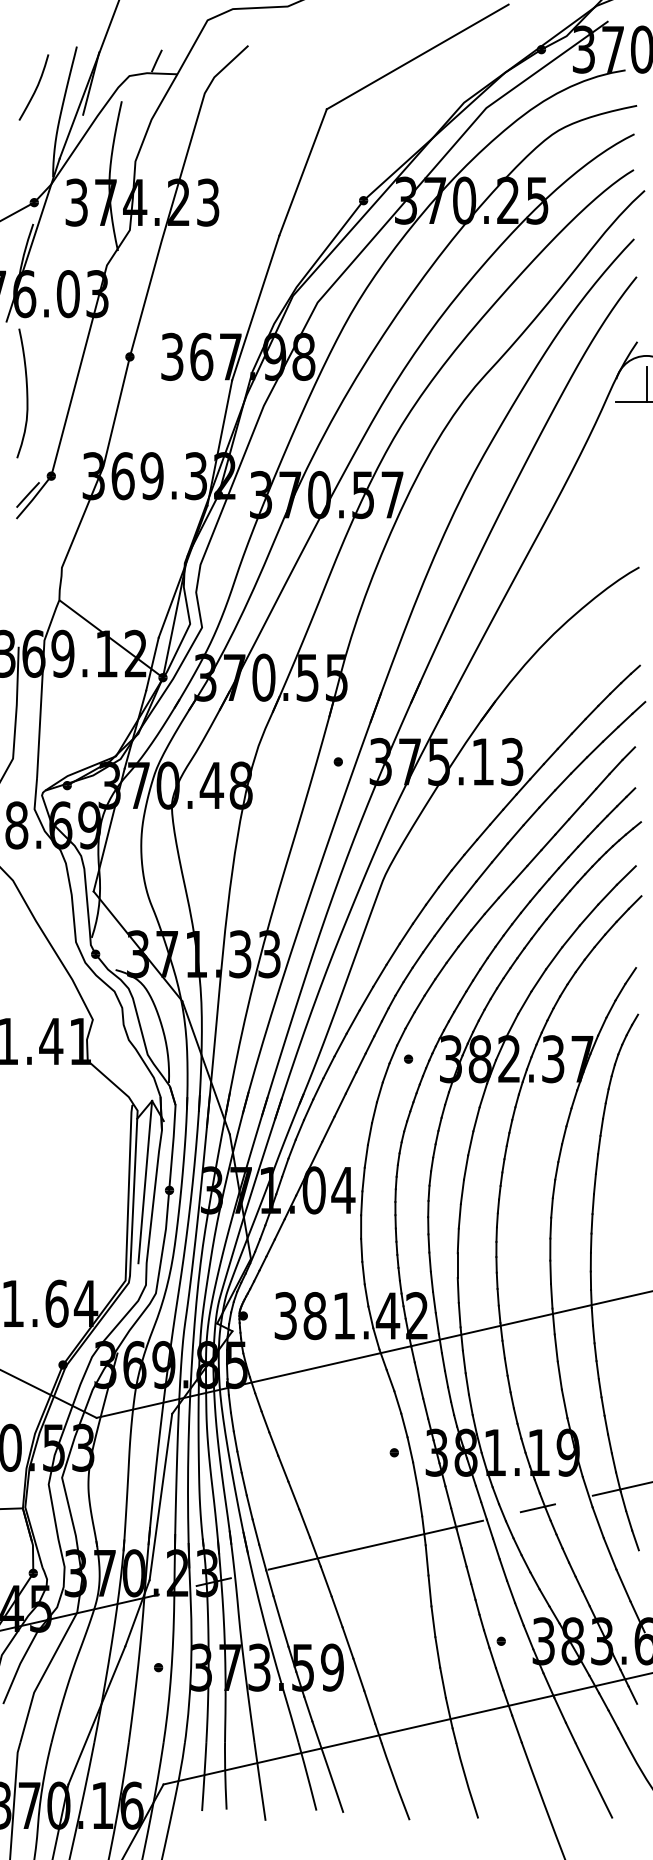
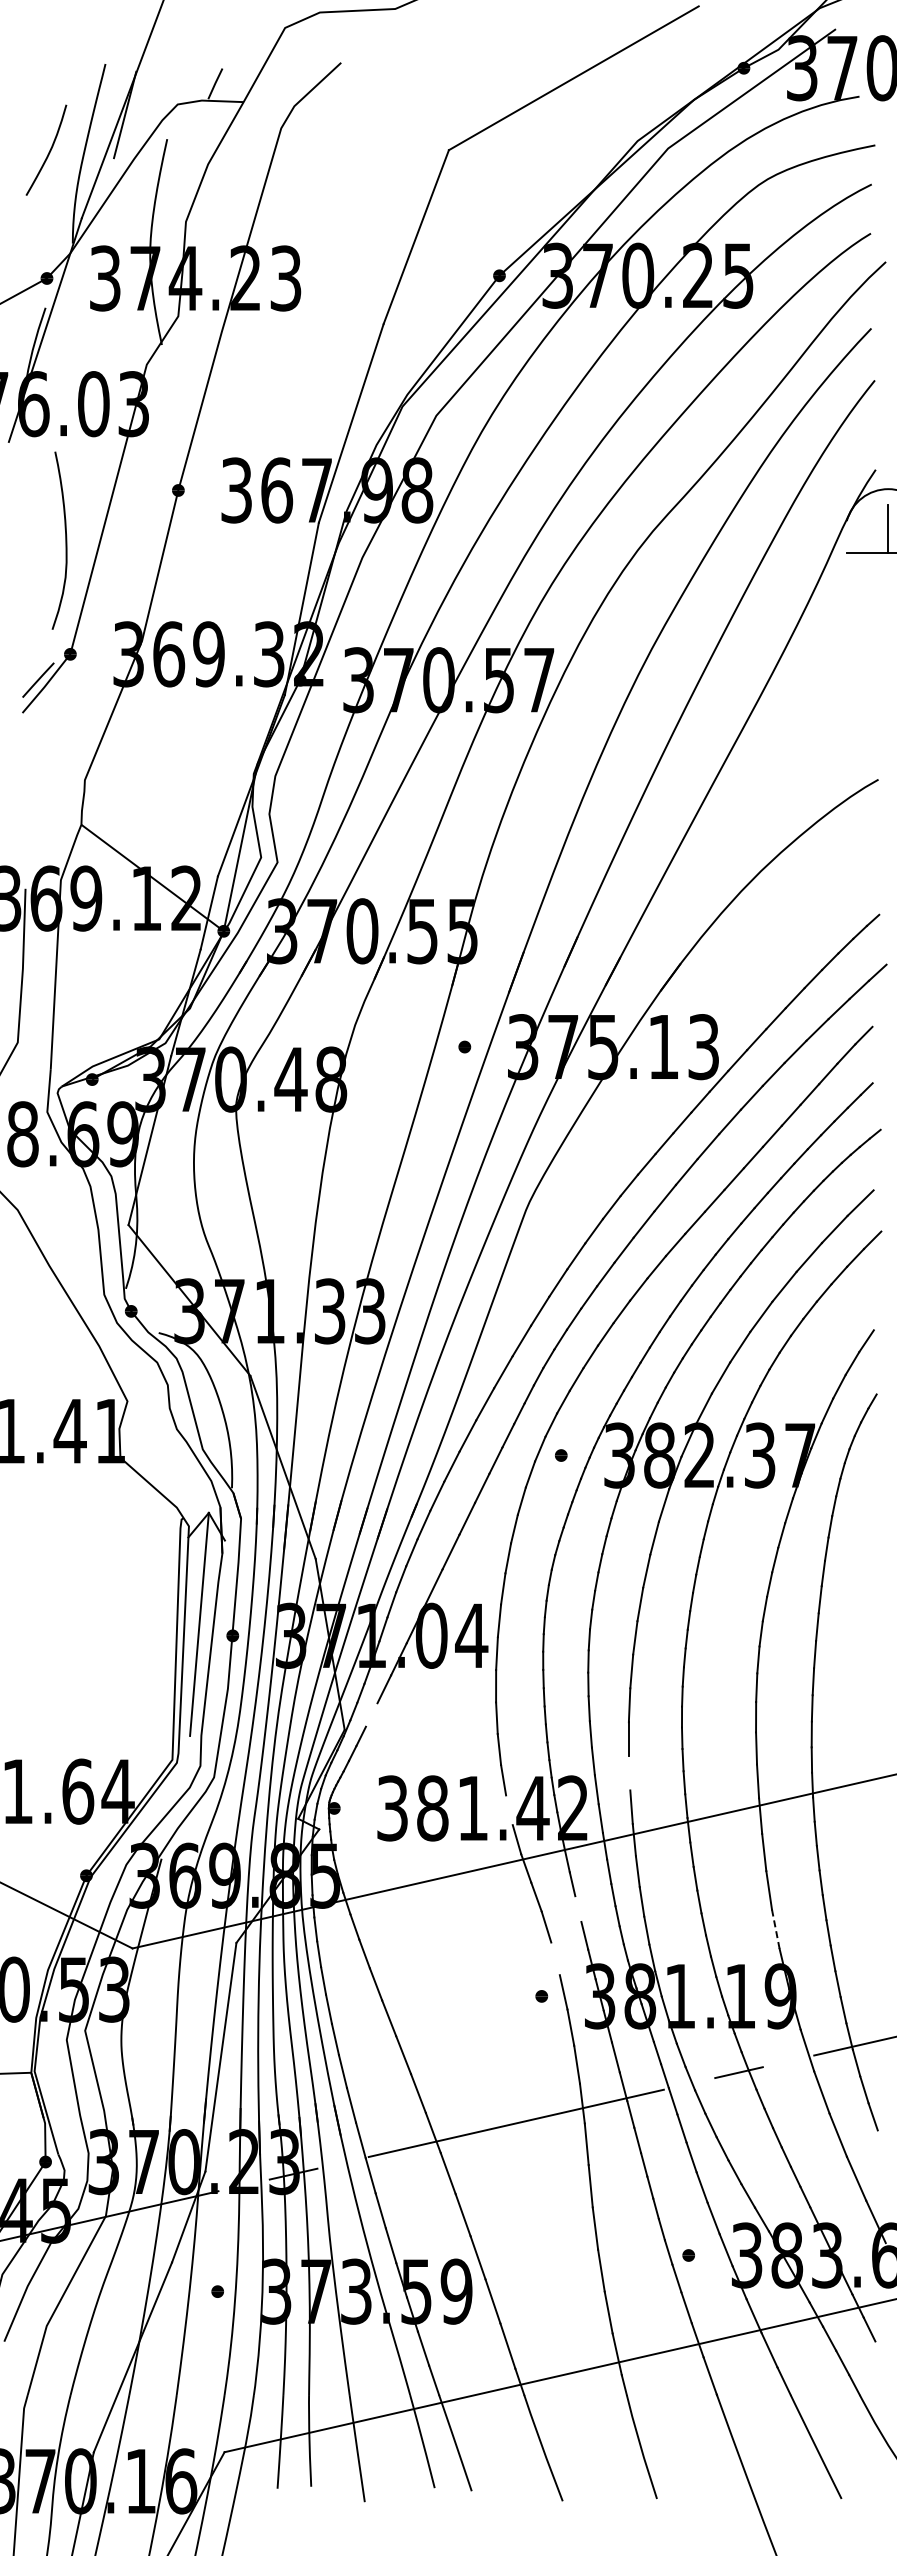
curve: (36, 87) -> (49, 150), moved
curve: (26, 393) -> (65, 540), moved
line: (270, 1247) -> (371, 1714), removed
line: (458, 1290) -> (629, 1773), removed
line: (370, 1317) -> (509, 1810), removed
line: (421, 1388) -> (578, 1908), removed
line: (564, 1404) -> (775, 1929), solid -> dashed
line: (404, 1425) -> (555, 1958), removed

